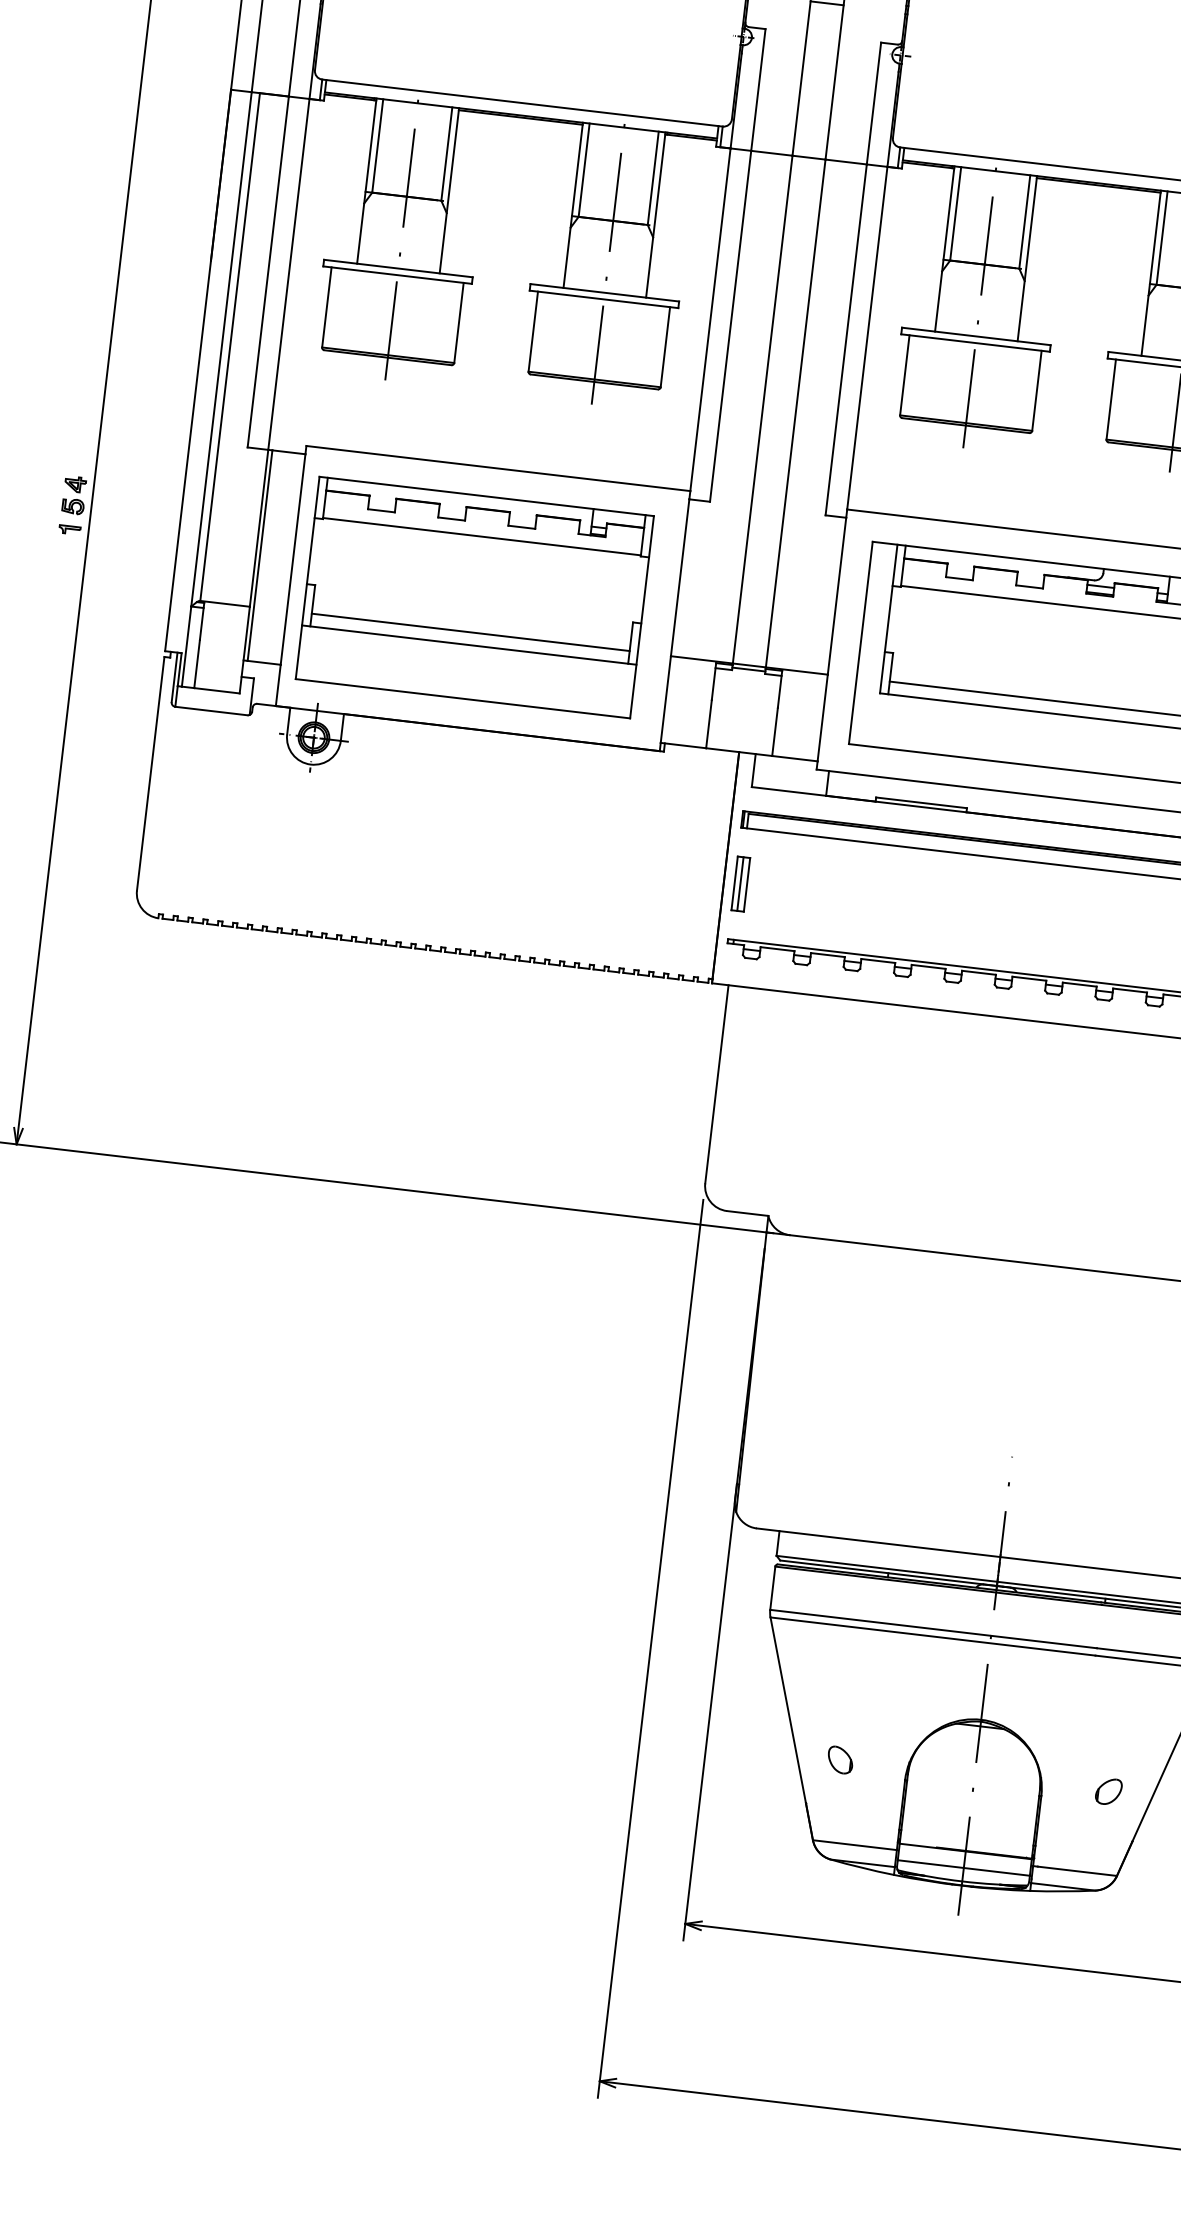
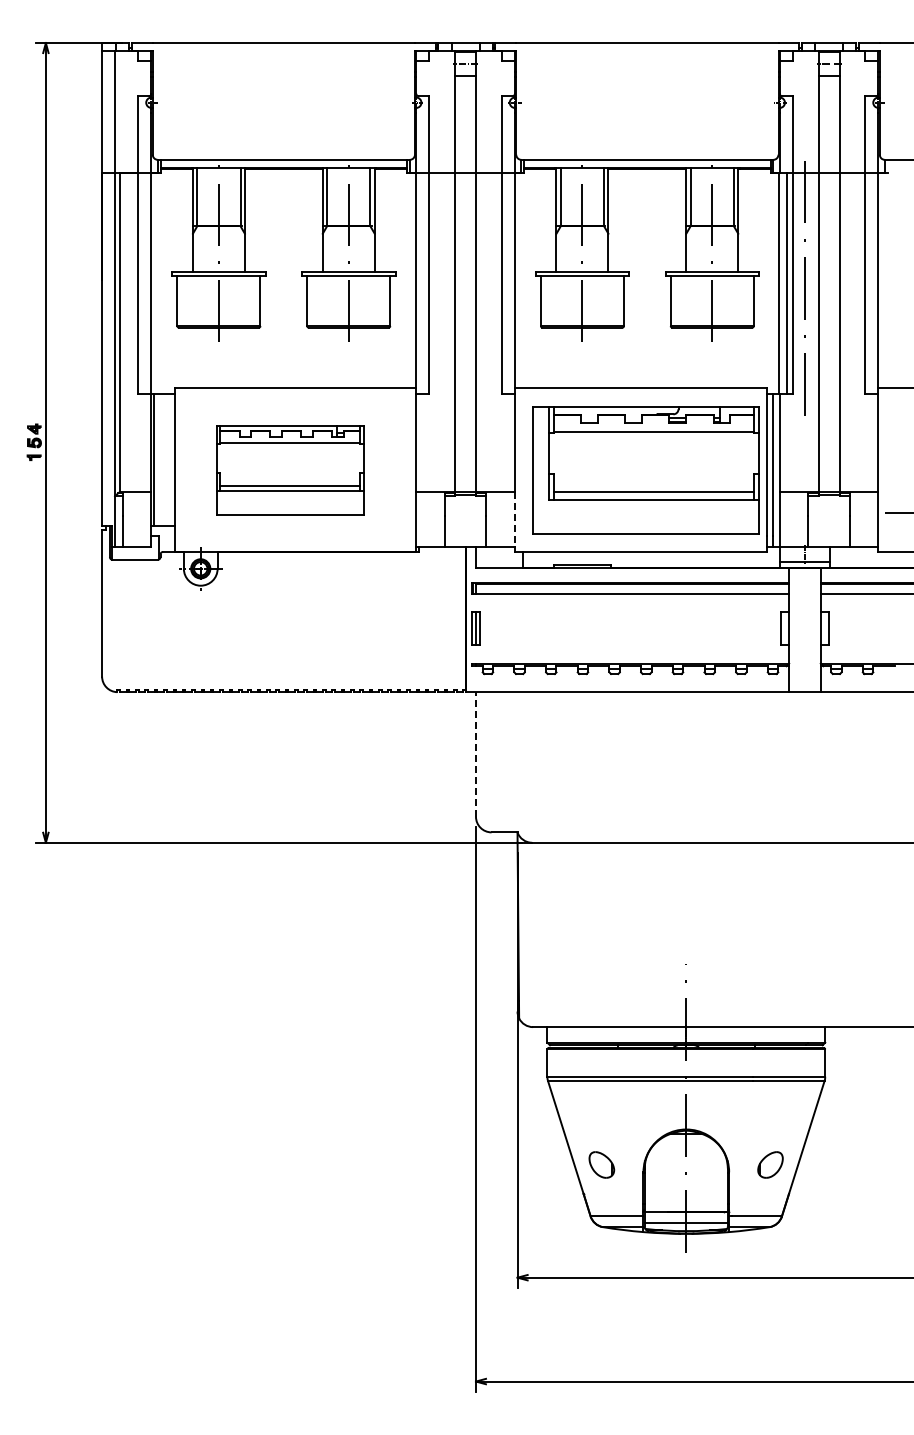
part: (475, 598) -> (290, 470), size x0.7
line: (821, 719) -> (514, 520), solid -> dashed
line: (716, 1082) -> (475, 753), solid -> dashed
part: (839, 1759) -> (601, 1164), size x1.6
part: (1108, 1791) -> (770, 1164), size x1.6

